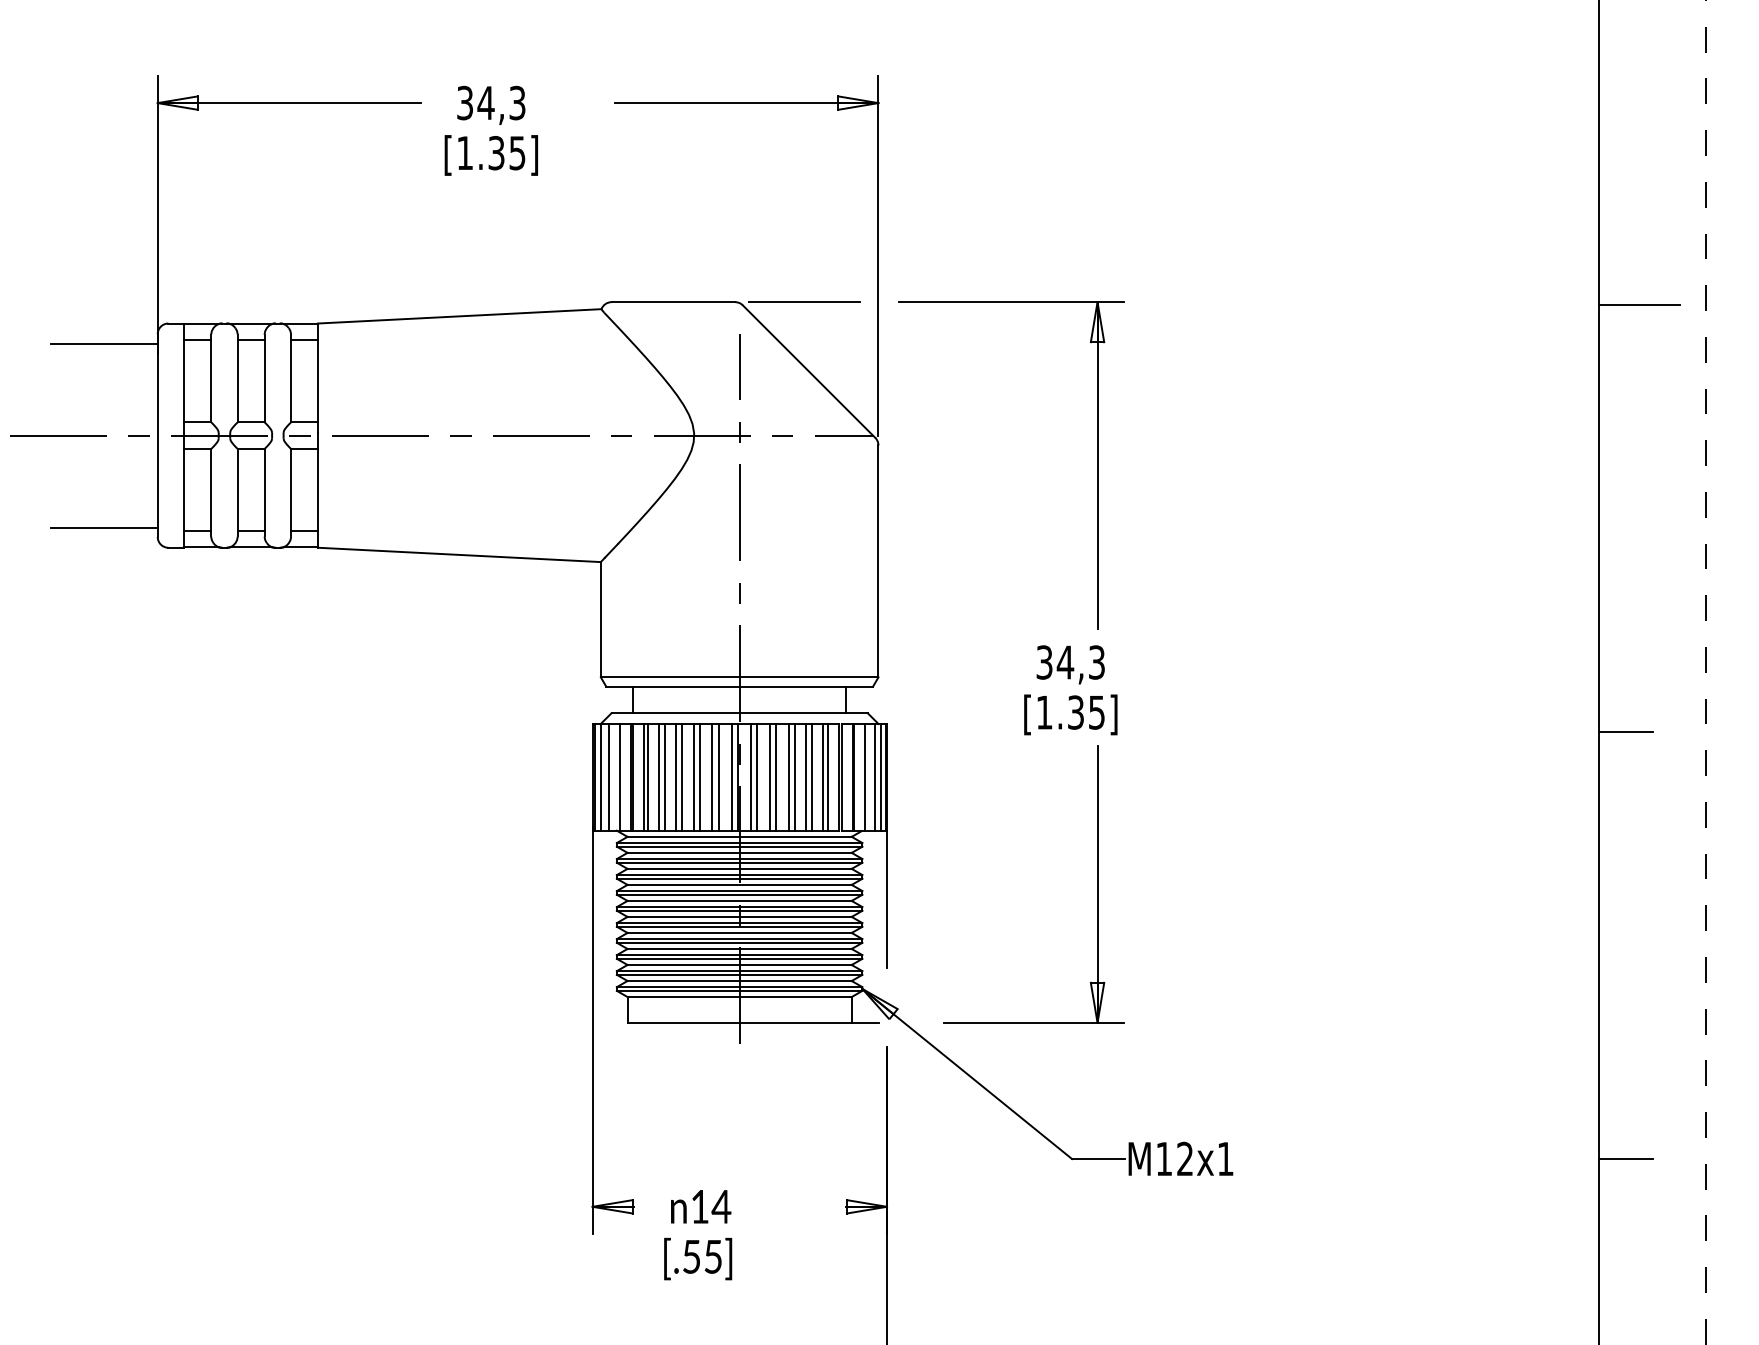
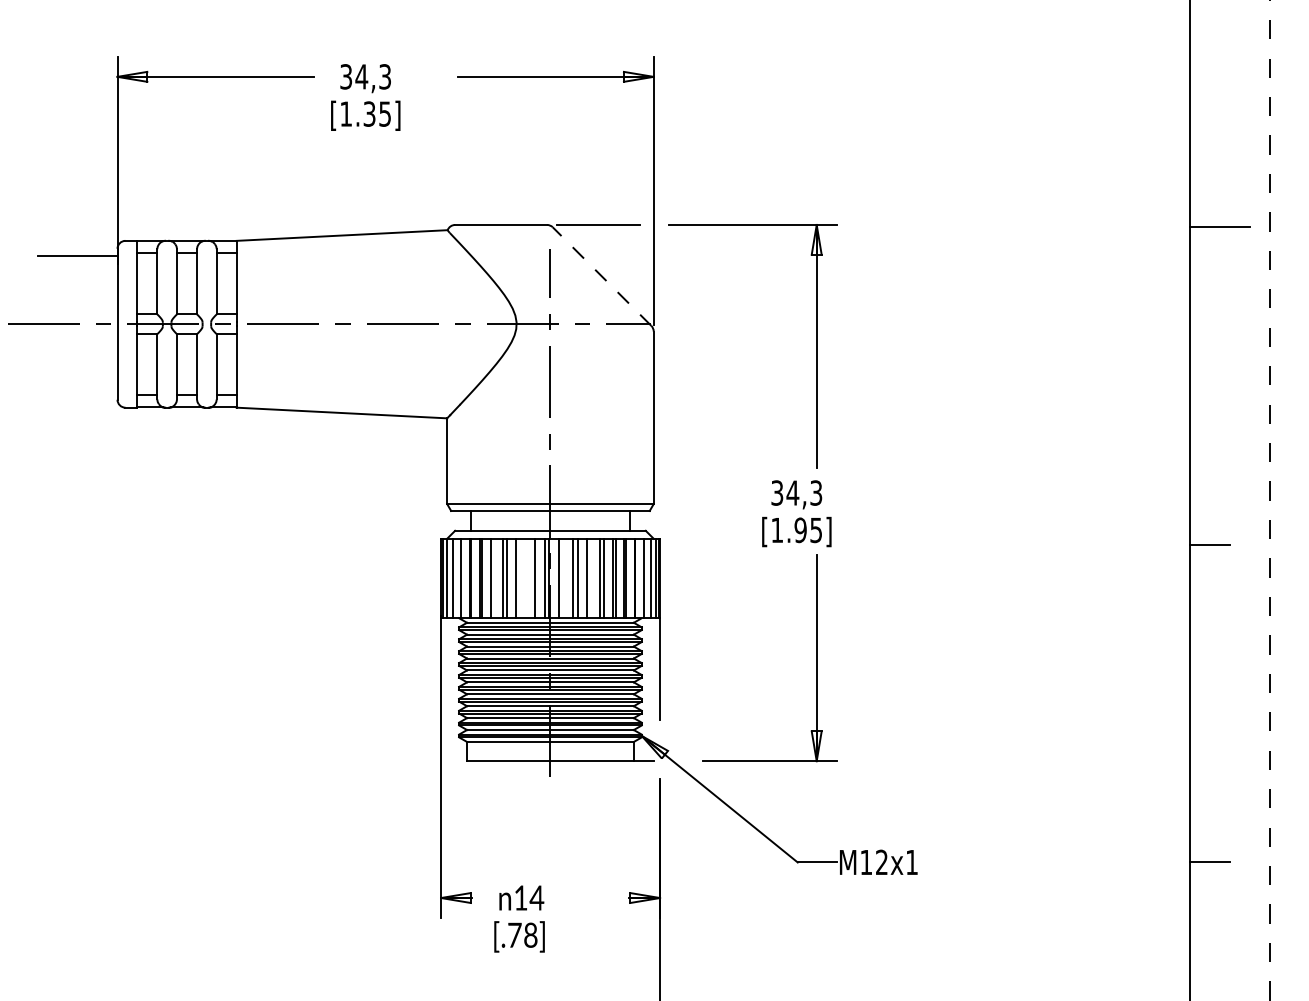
line: (809, 371) -> (602, 276), solid -> dashed
line: (103, 527) -> (77, 392), removed
text: (1075, 711) -> (800, 529), [1.35] -> [1.95]
line: (664, 777) -> (494, 578), removed
line: (699, 777) -> (520, 578), removed
line: (712, 777) -> (530, 578), removed
line: (757, 777) -> (563, 578), removed
line: (794, 777) -> (591, 578), removed
text: (702, 1255) -> (522, 934), [.55] -> [.78]

